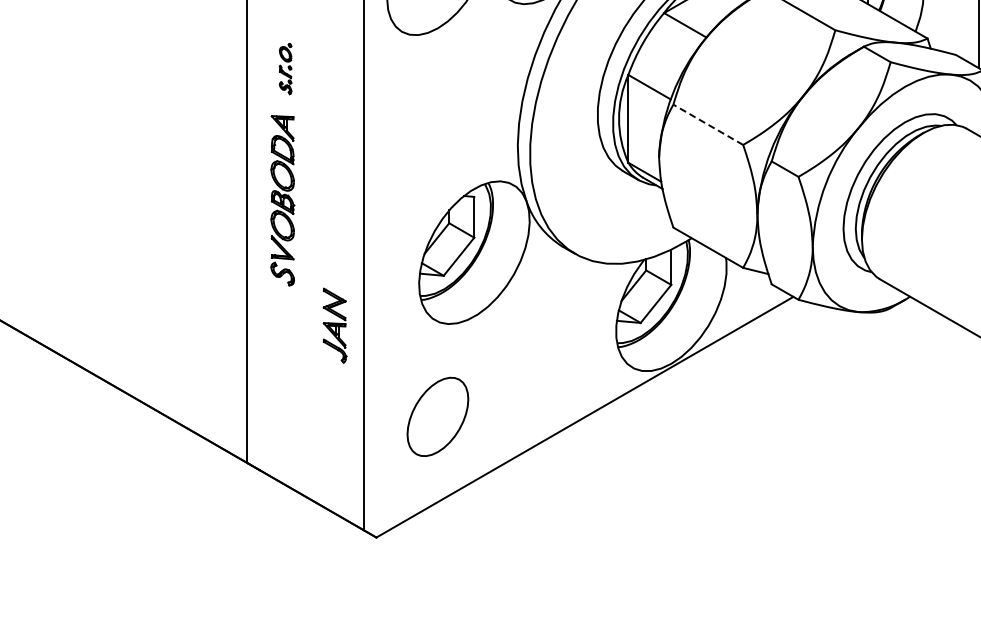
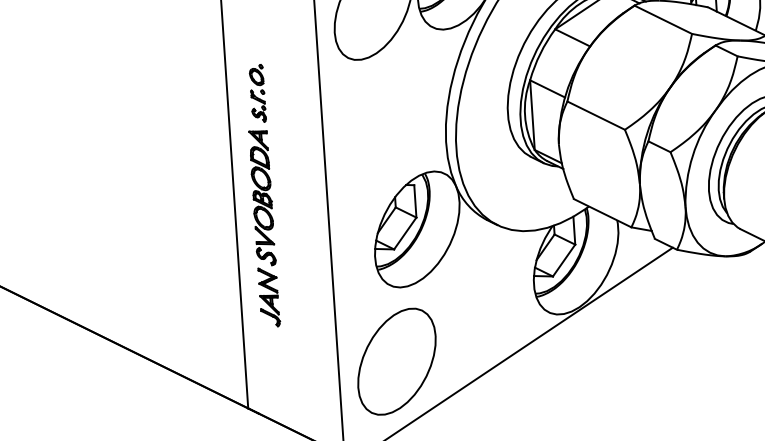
part: (285, 68) -> (257, 93), size x1.43
line: (707, 124) -> (595, 115), dashed -> solid
part: (334, 325) -> (268, 297), moved
part: (437, 416) -> (396, 361), size x1.67

